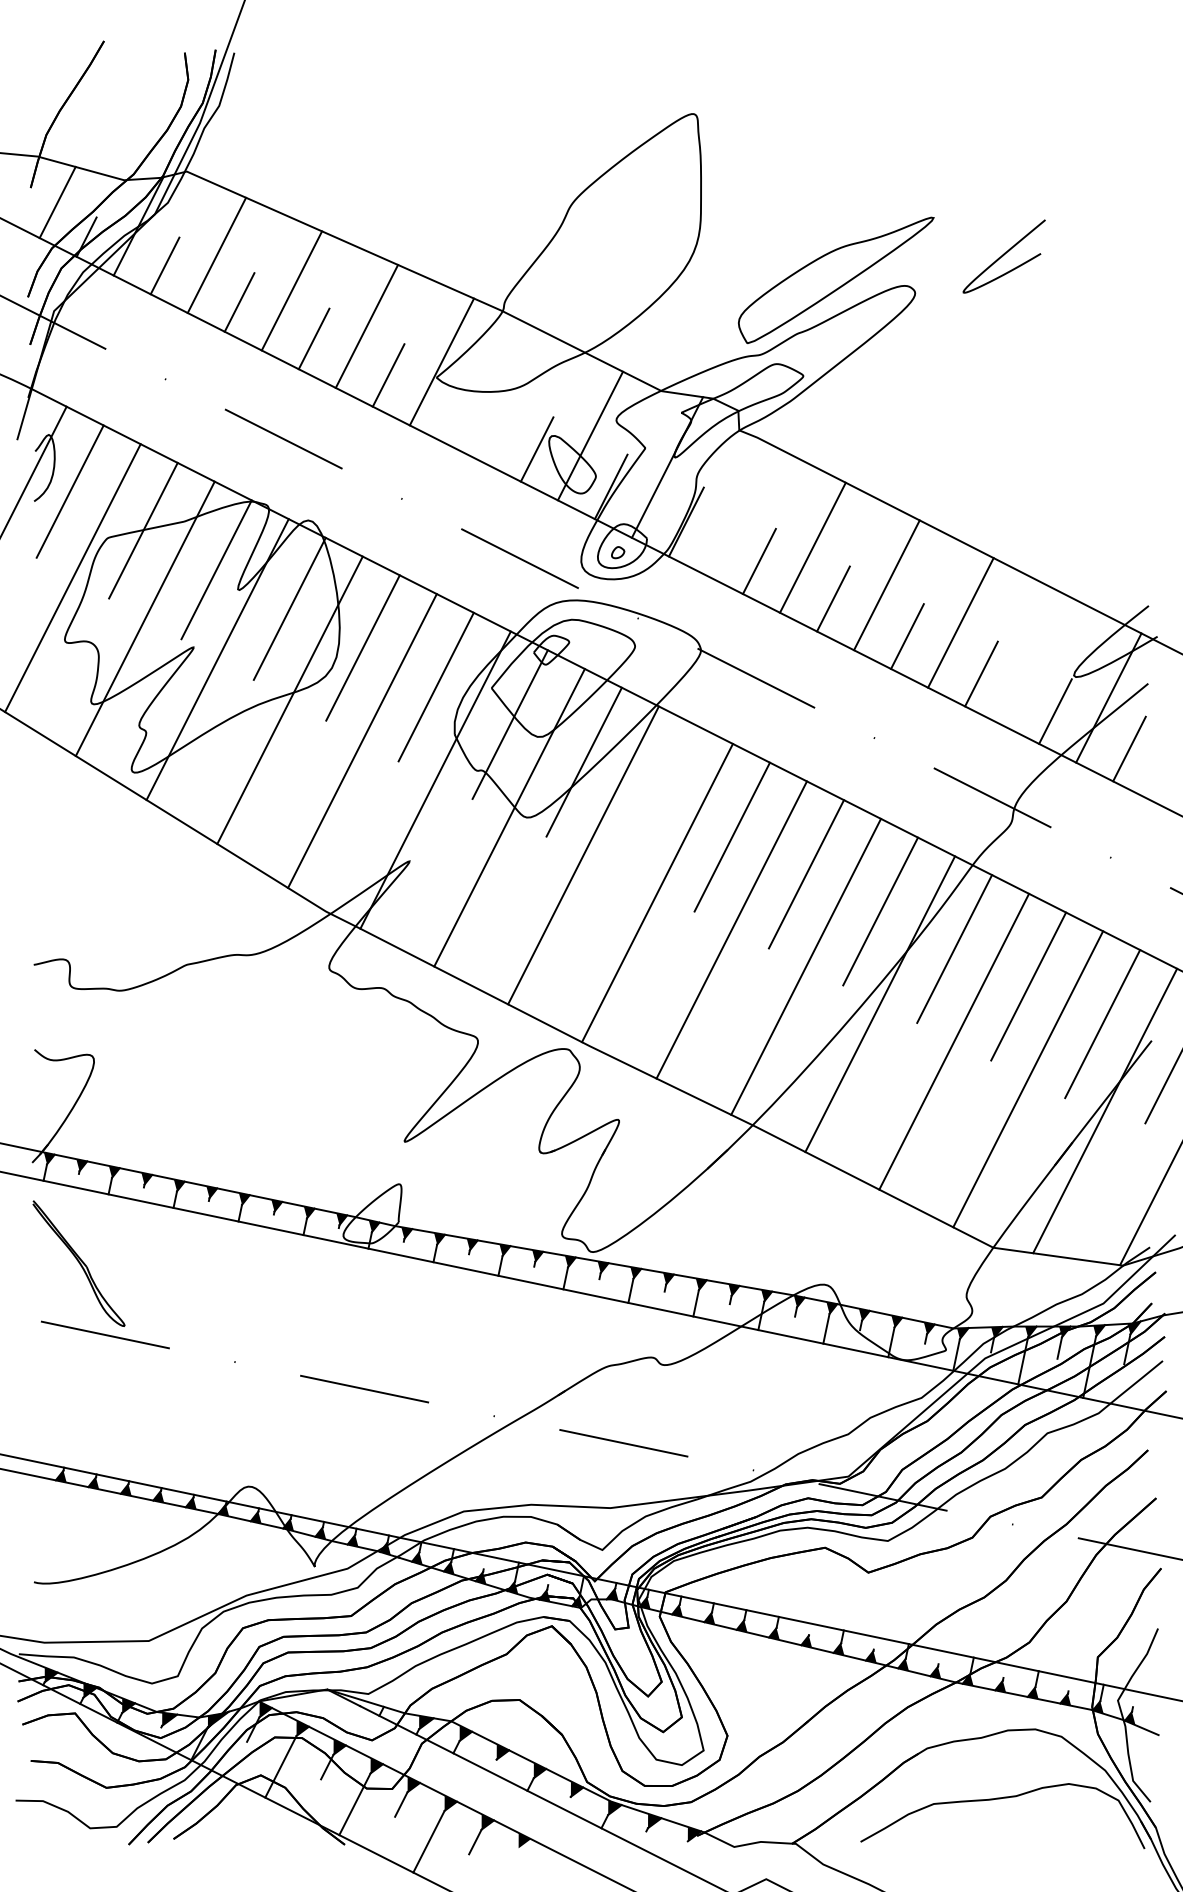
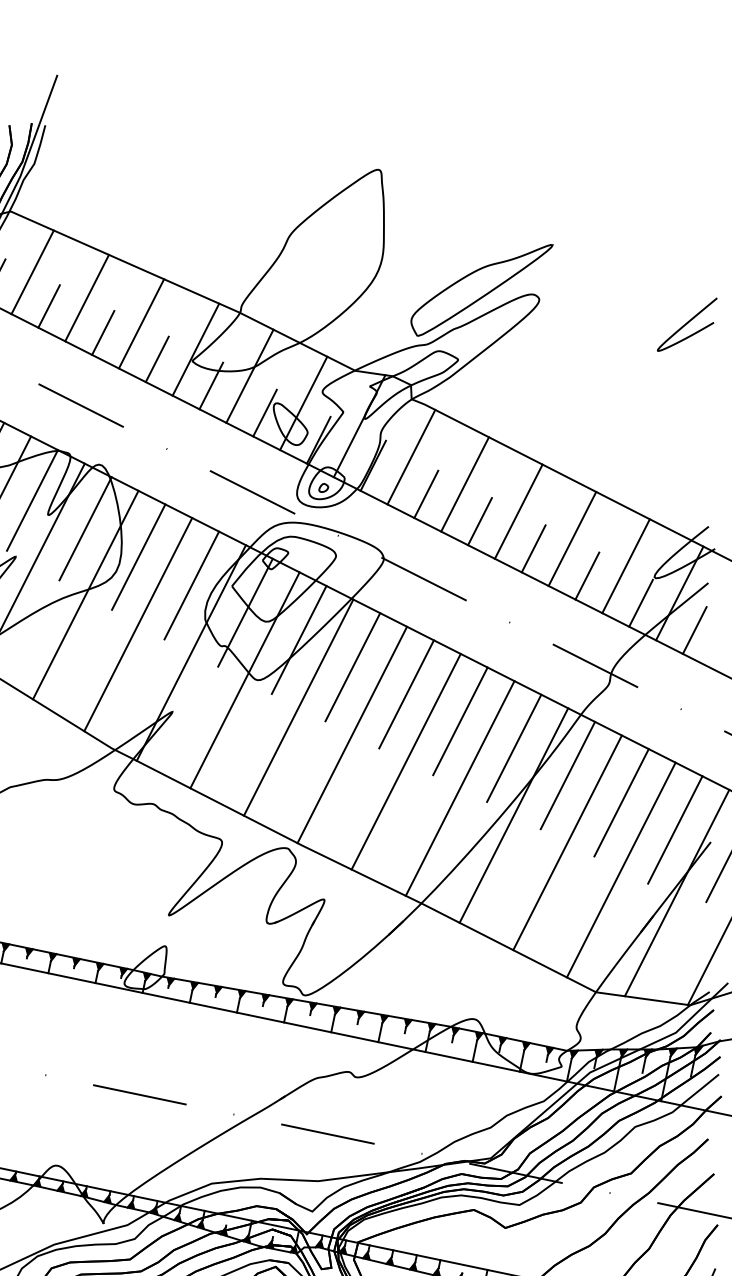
curve: (1003, 256) -> (686, 324), moved
line: (515, 398) -> (249, 376), added
line: (462, 412) -> (210, 386), added
line: (738, 510) -> (411, 457), added
line: (1034, 660) -> (625, 566), added
line: (657, 799) -> (352, 667), added

